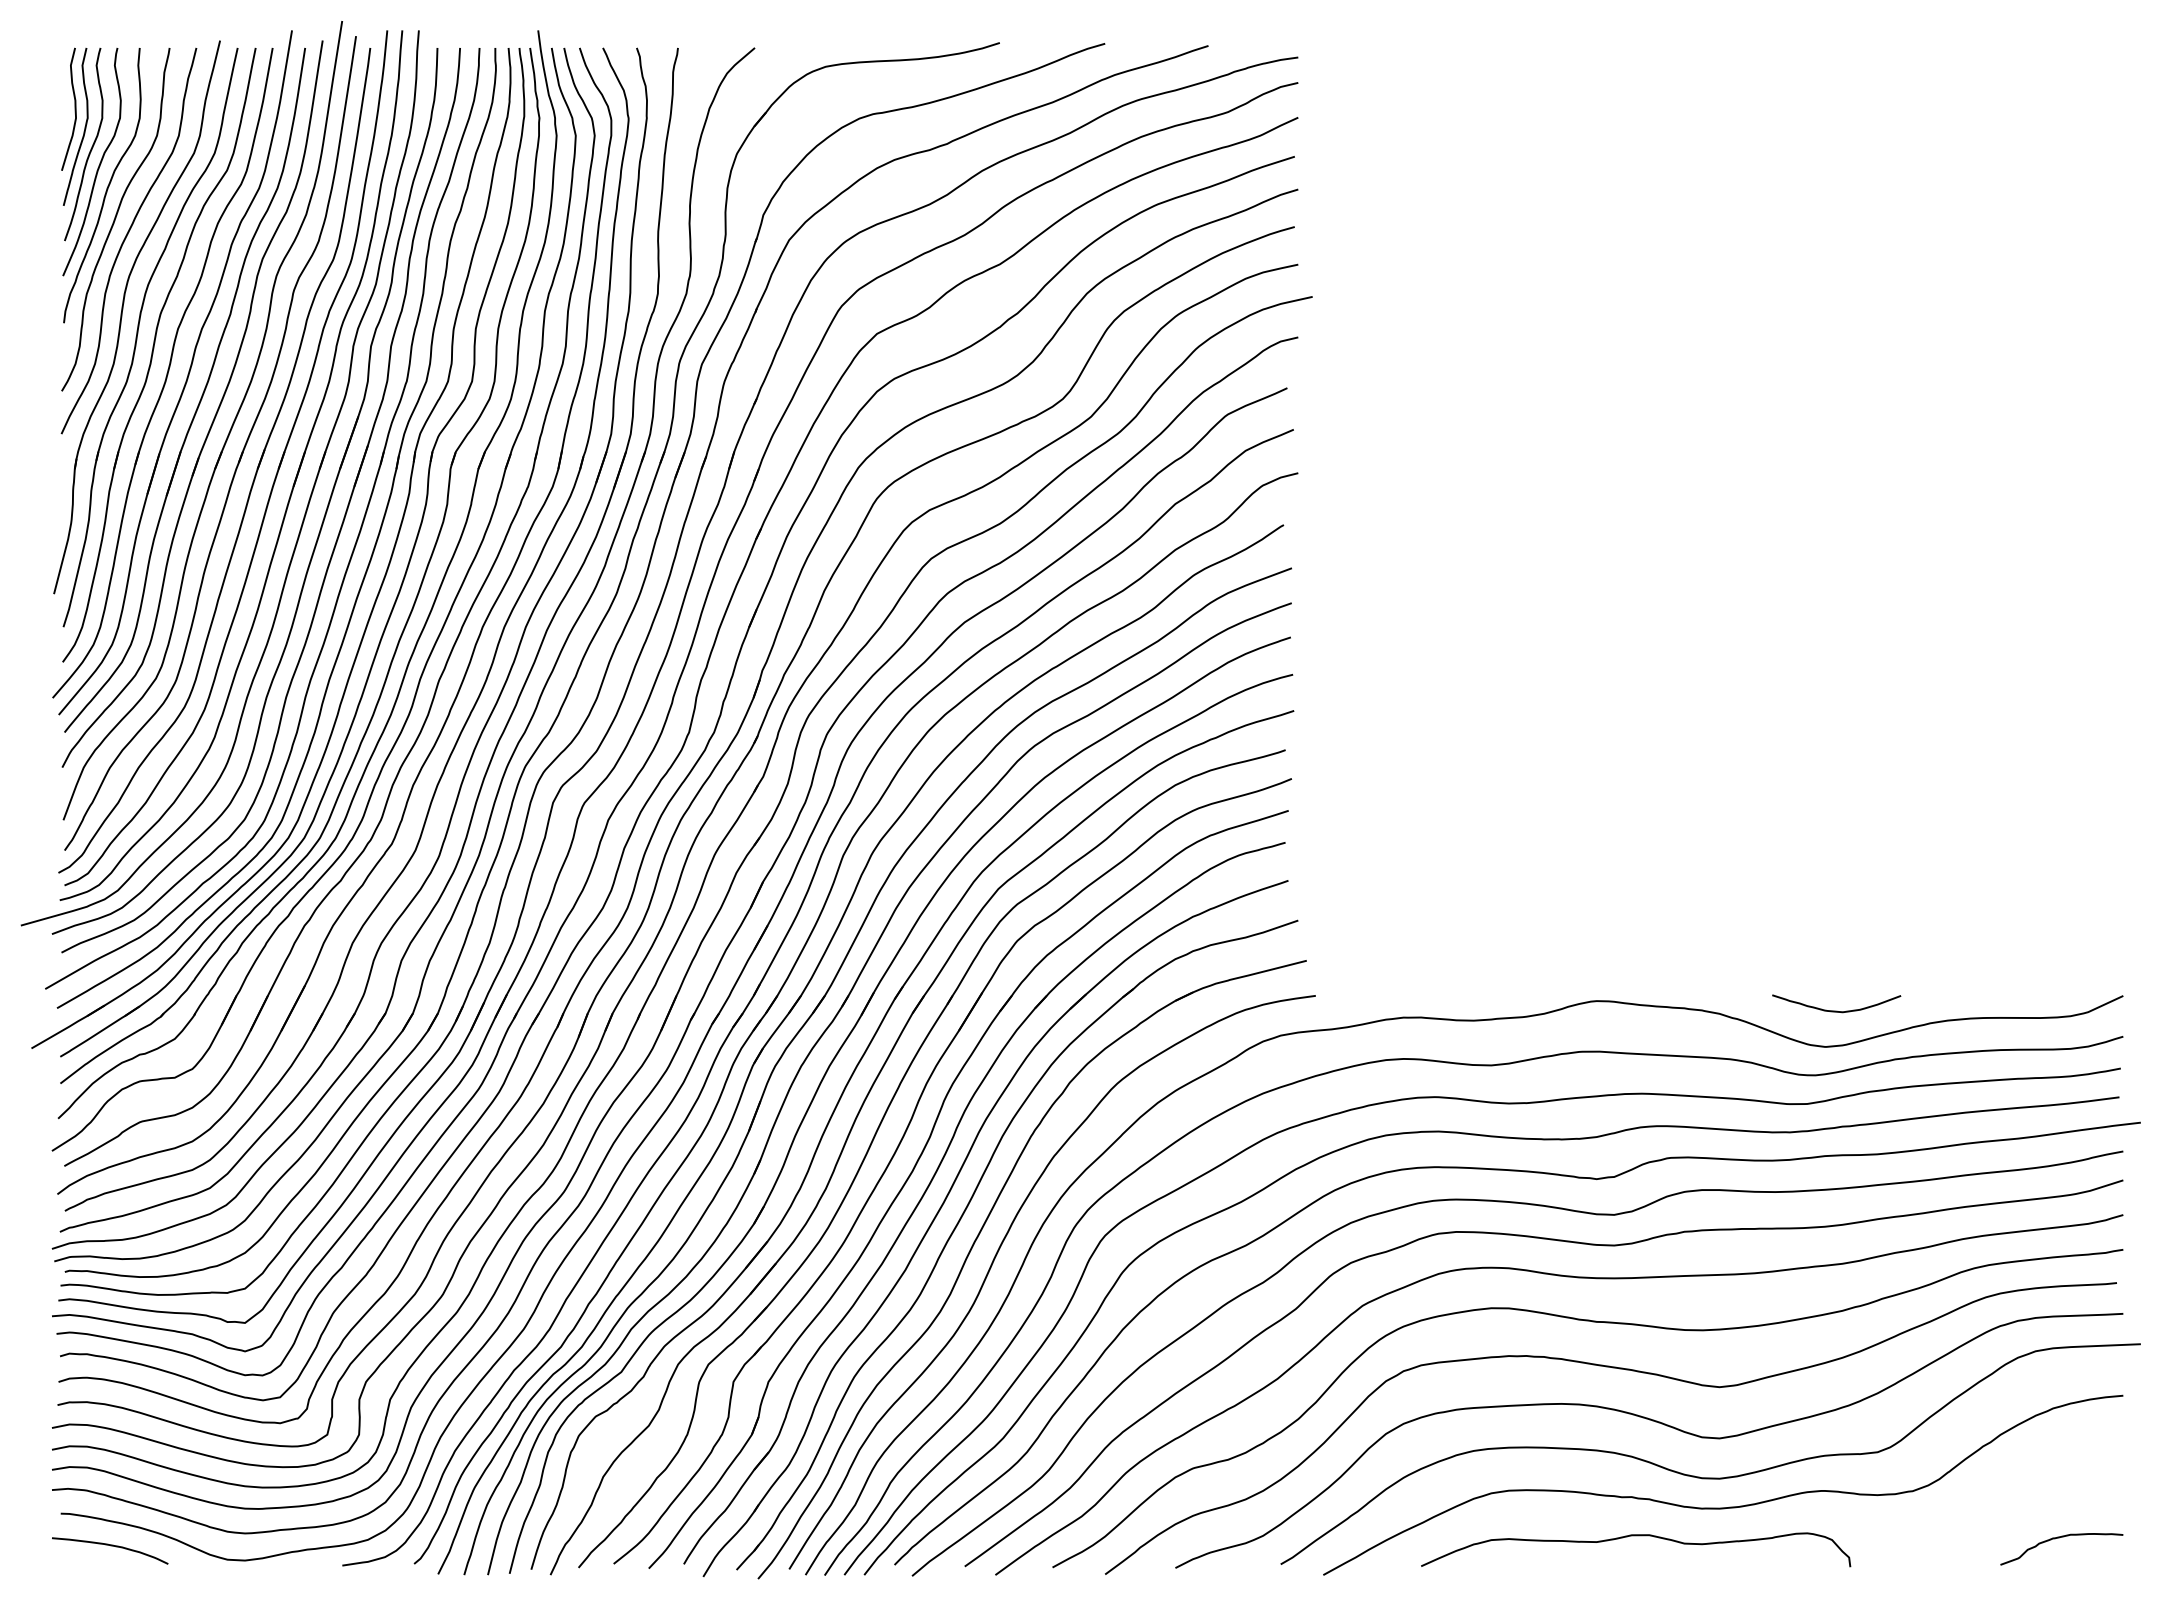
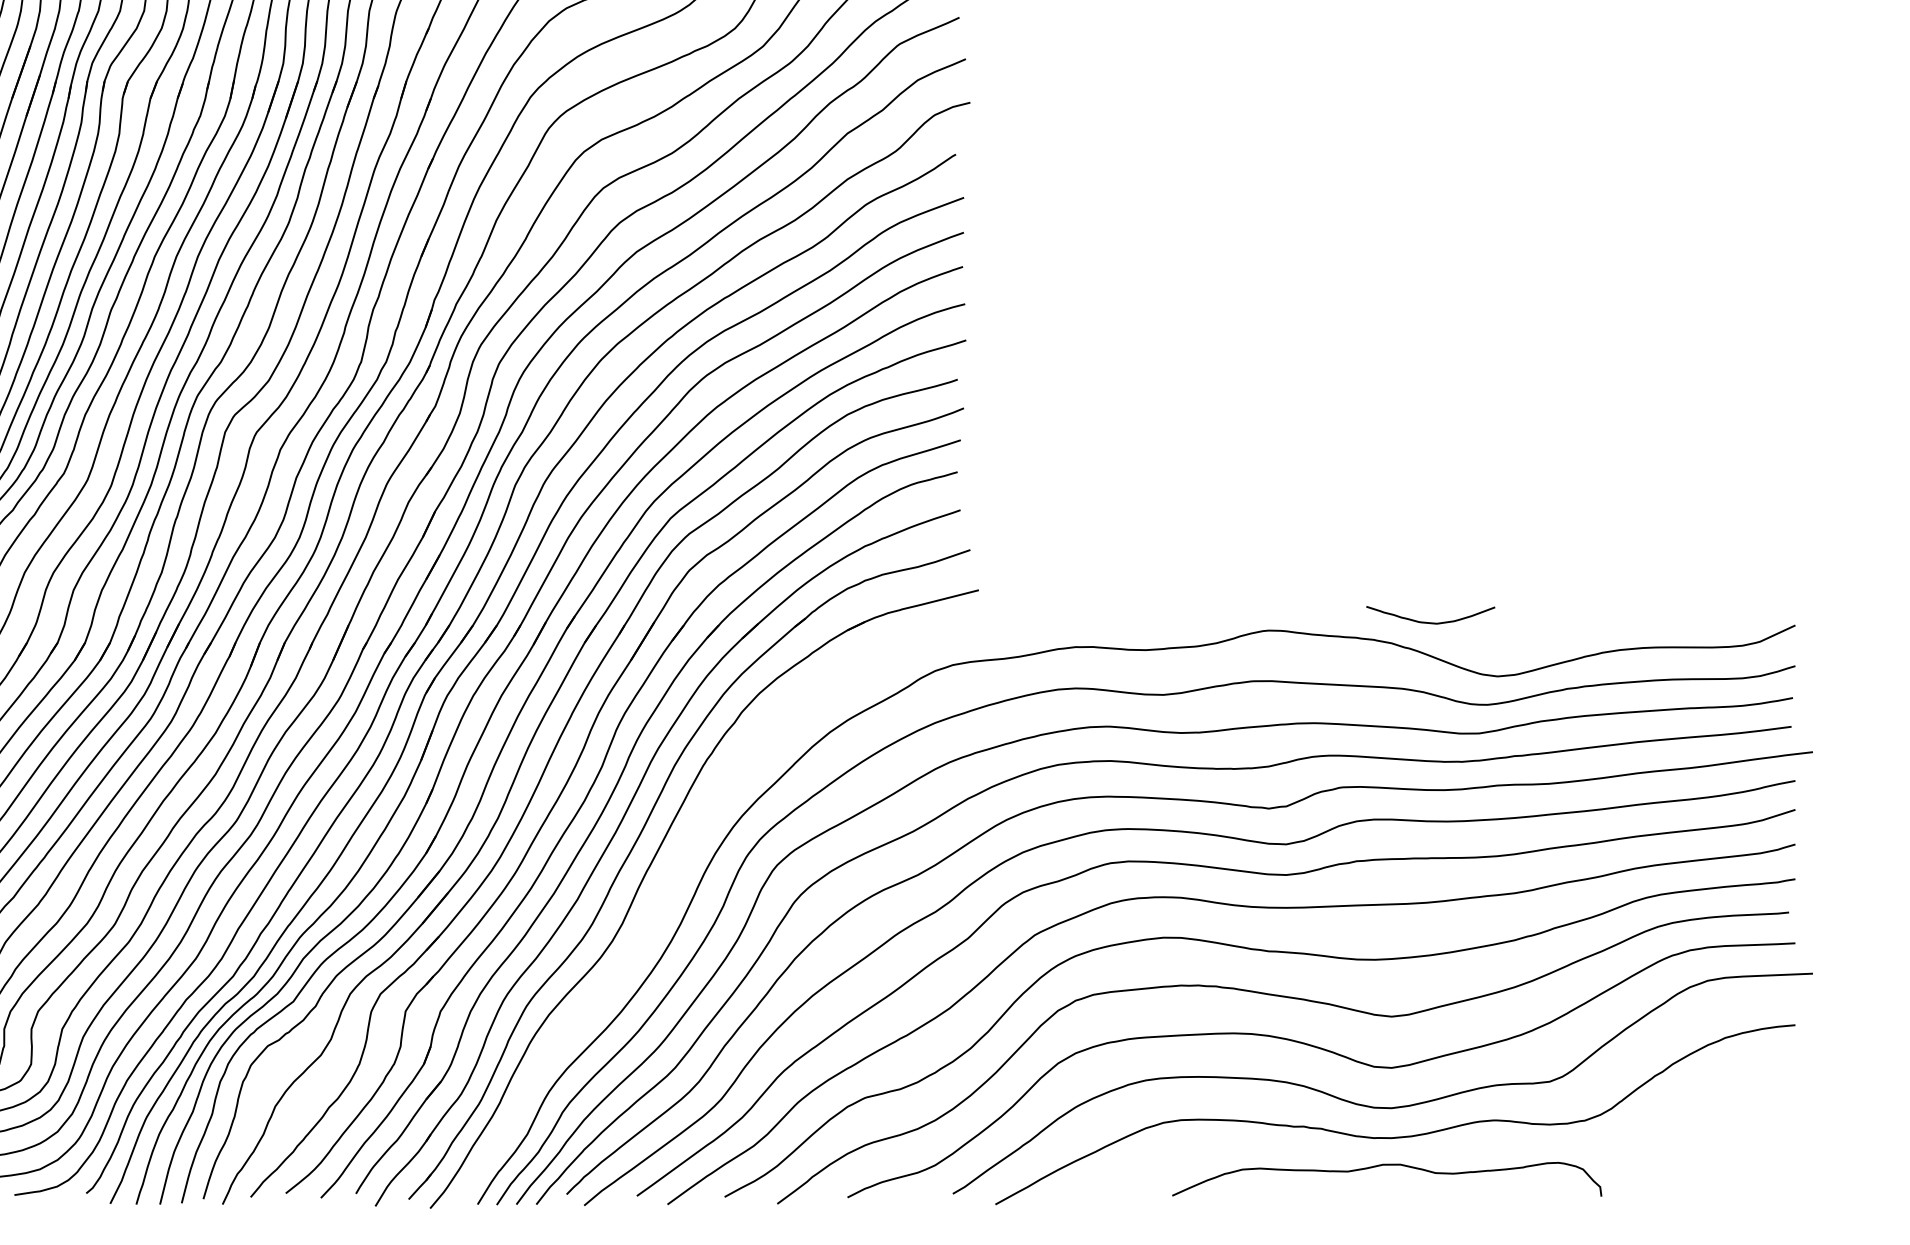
curve: (1836, 1010) -> (1430, 621), moved
curve: (994, 1261) -> (666, 890), removed
curve: (1636, 1536) -> (1387, 1165), moved
curve: (2059, 1538) -> (1731, 1167), removed

